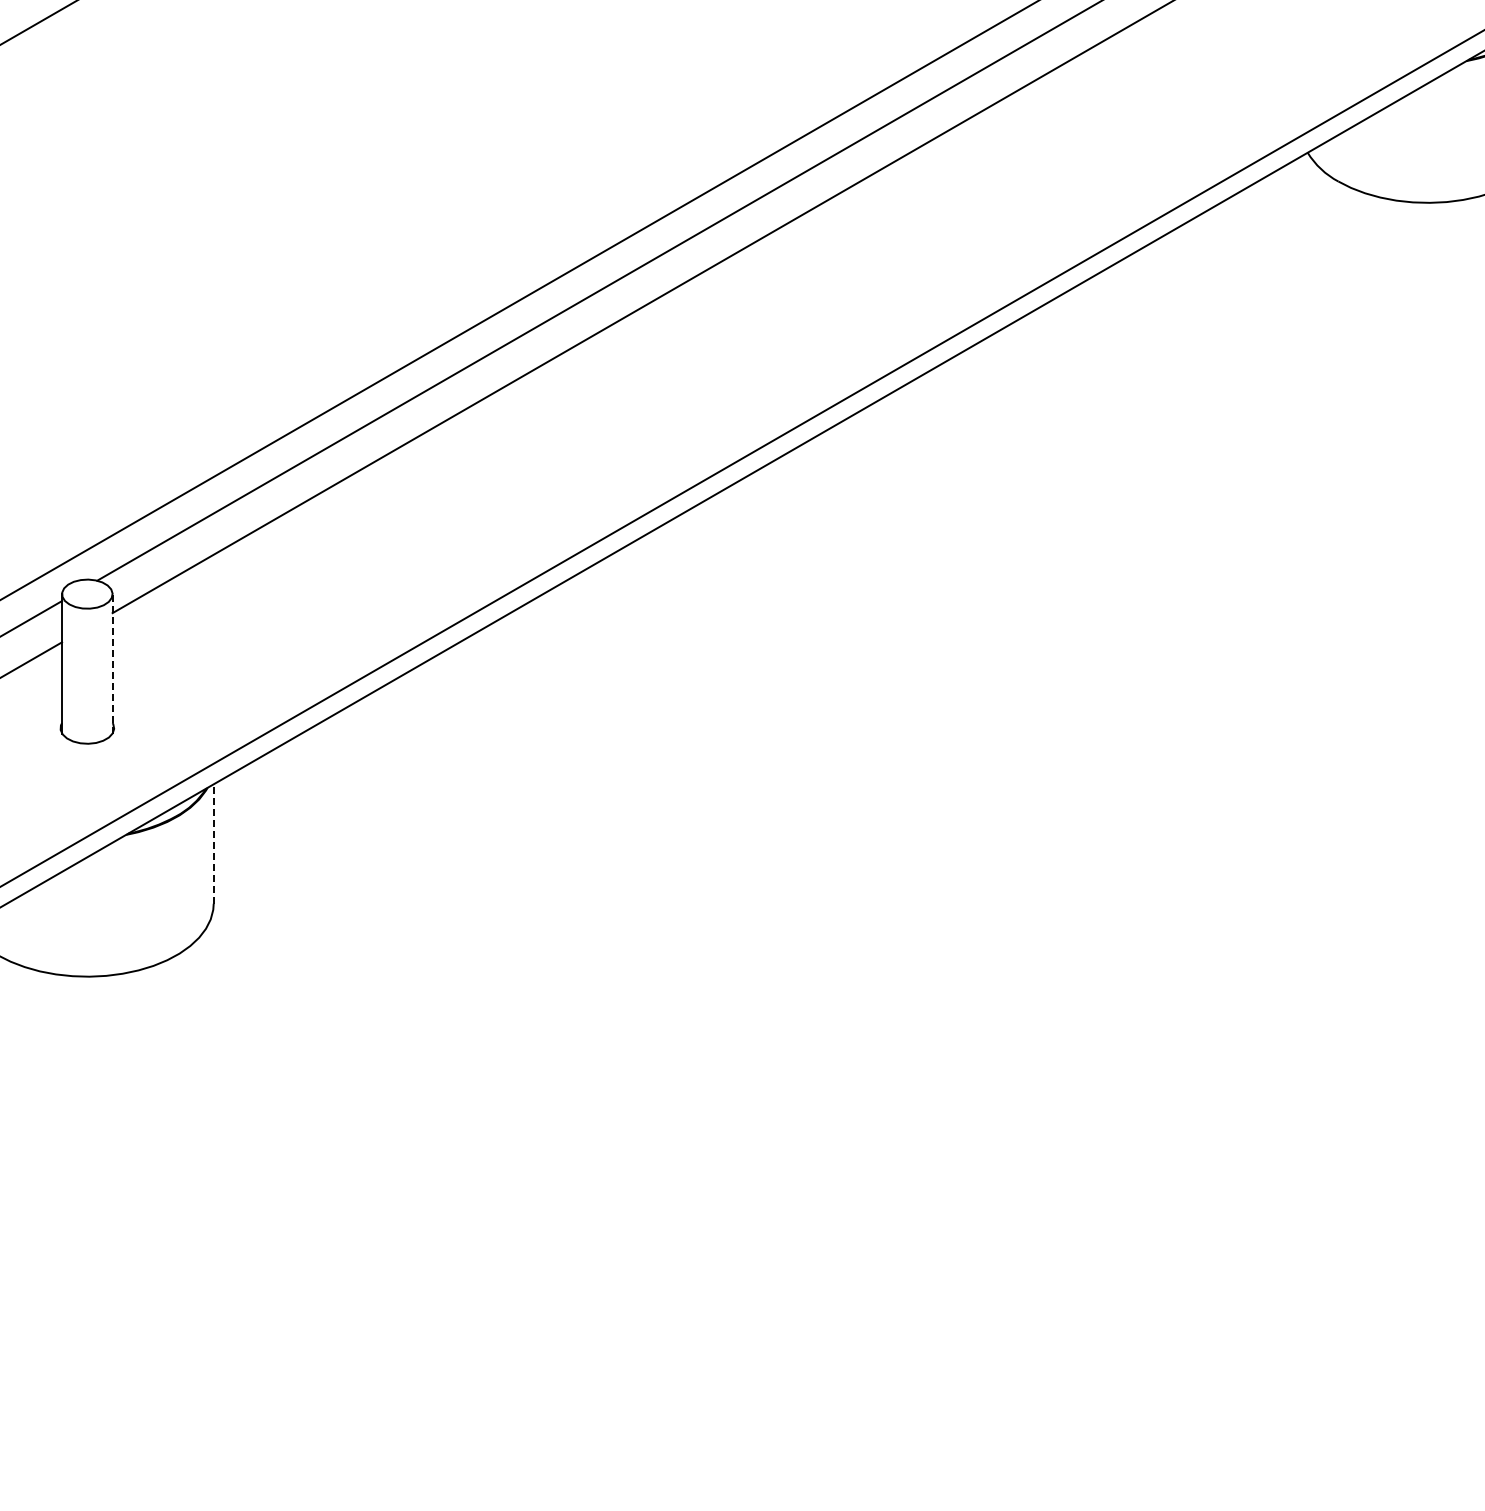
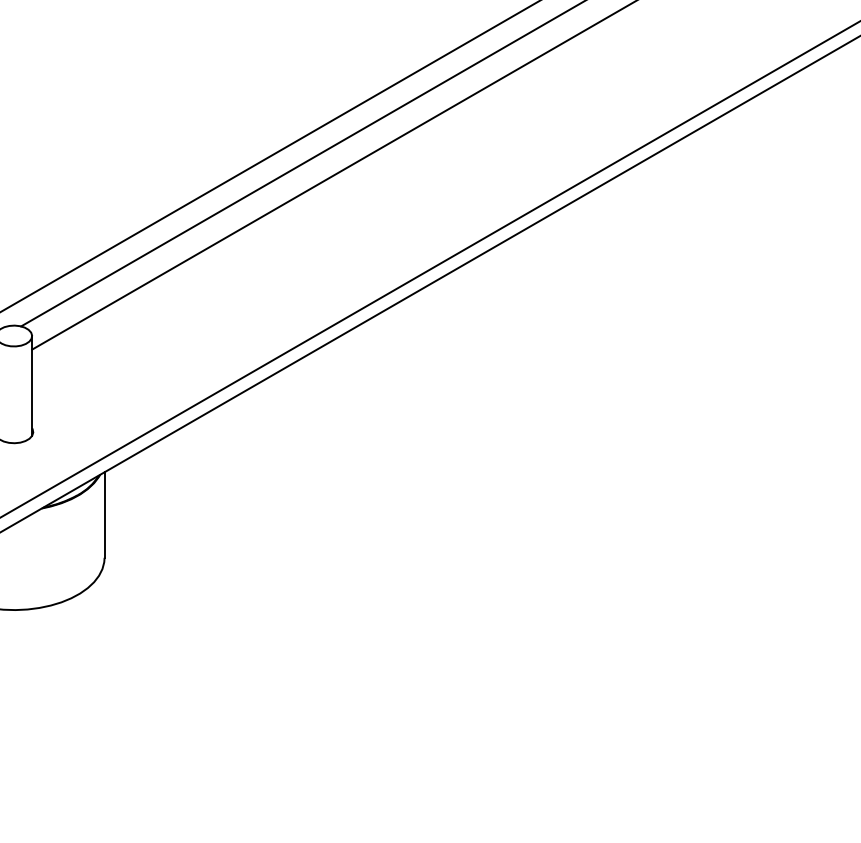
line: (112, 663) -> (32, 385), dashed -> solid
line: (213, 844) -> (104, 515), dashed -> solid

